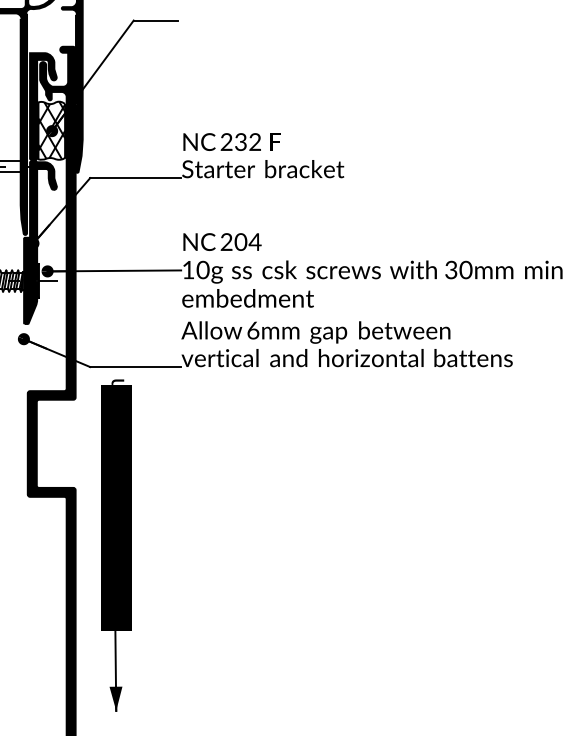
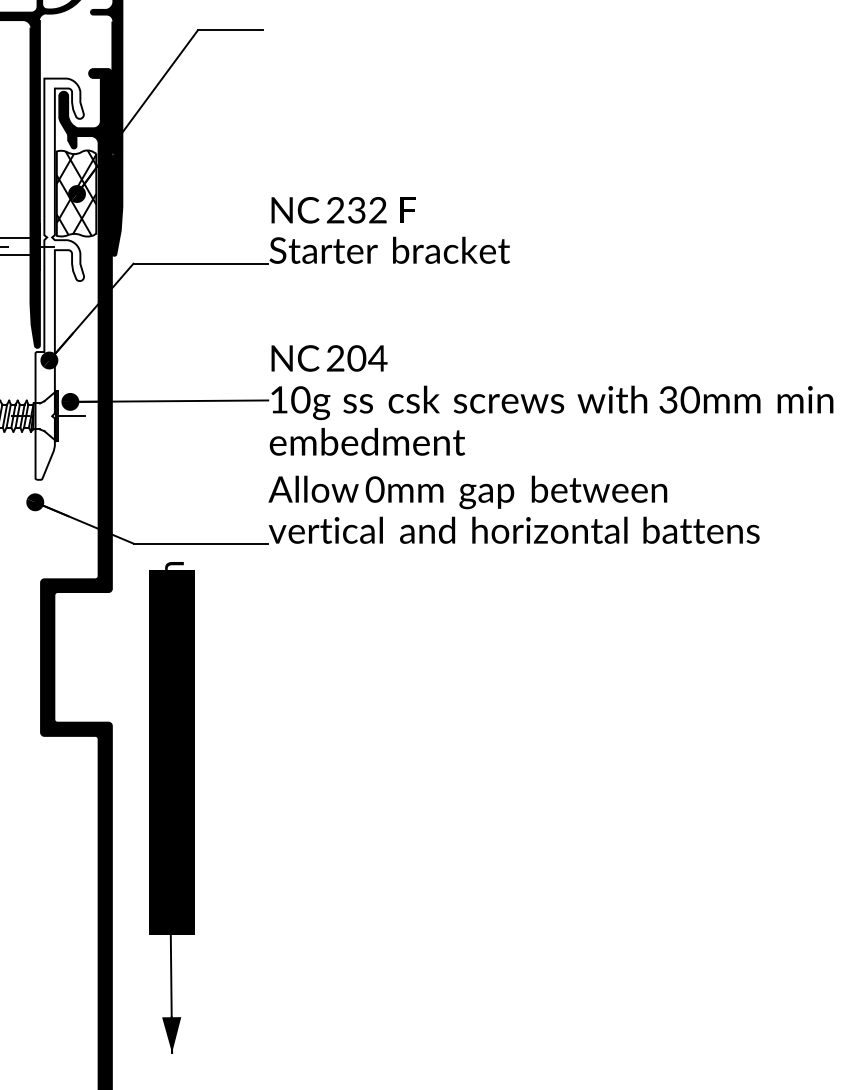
fill: (40, 188) -> (59, 279), removed
text: (253, 329) -> (375, 487), 6mm -> 0mm

